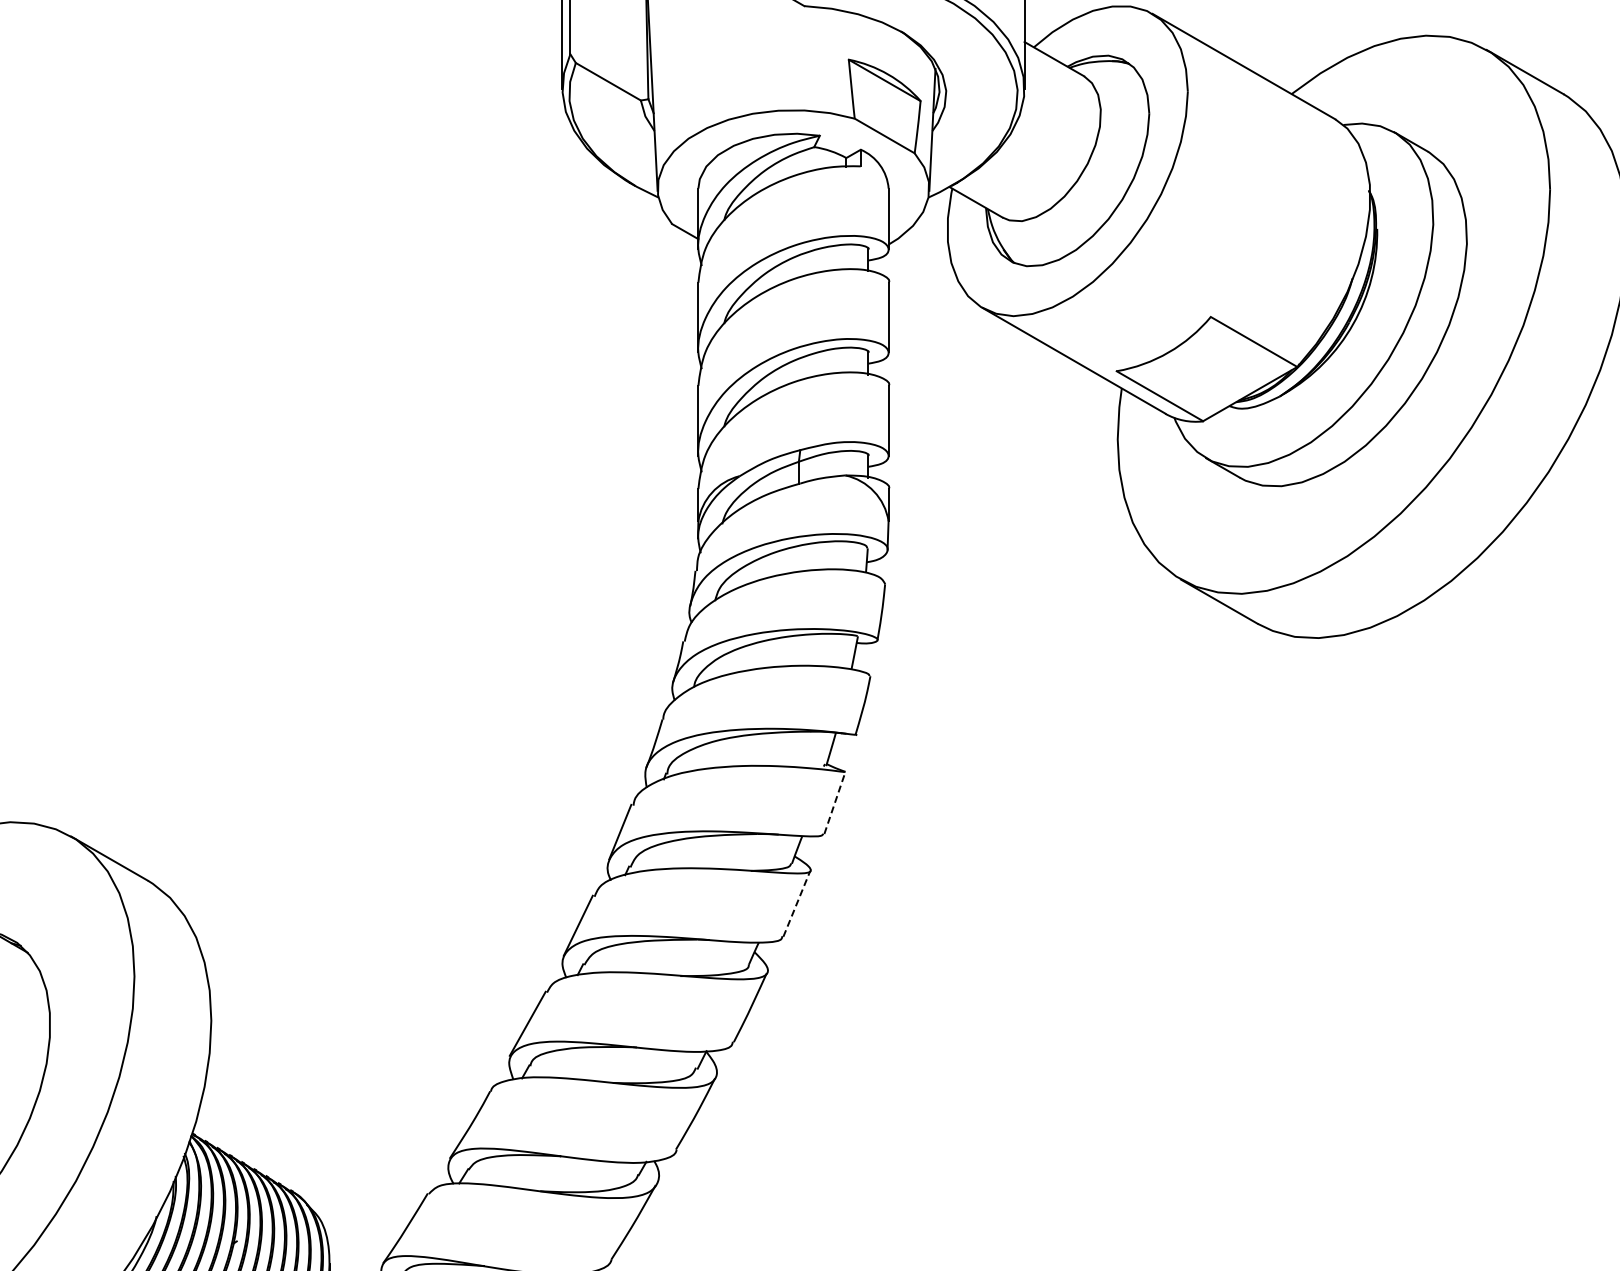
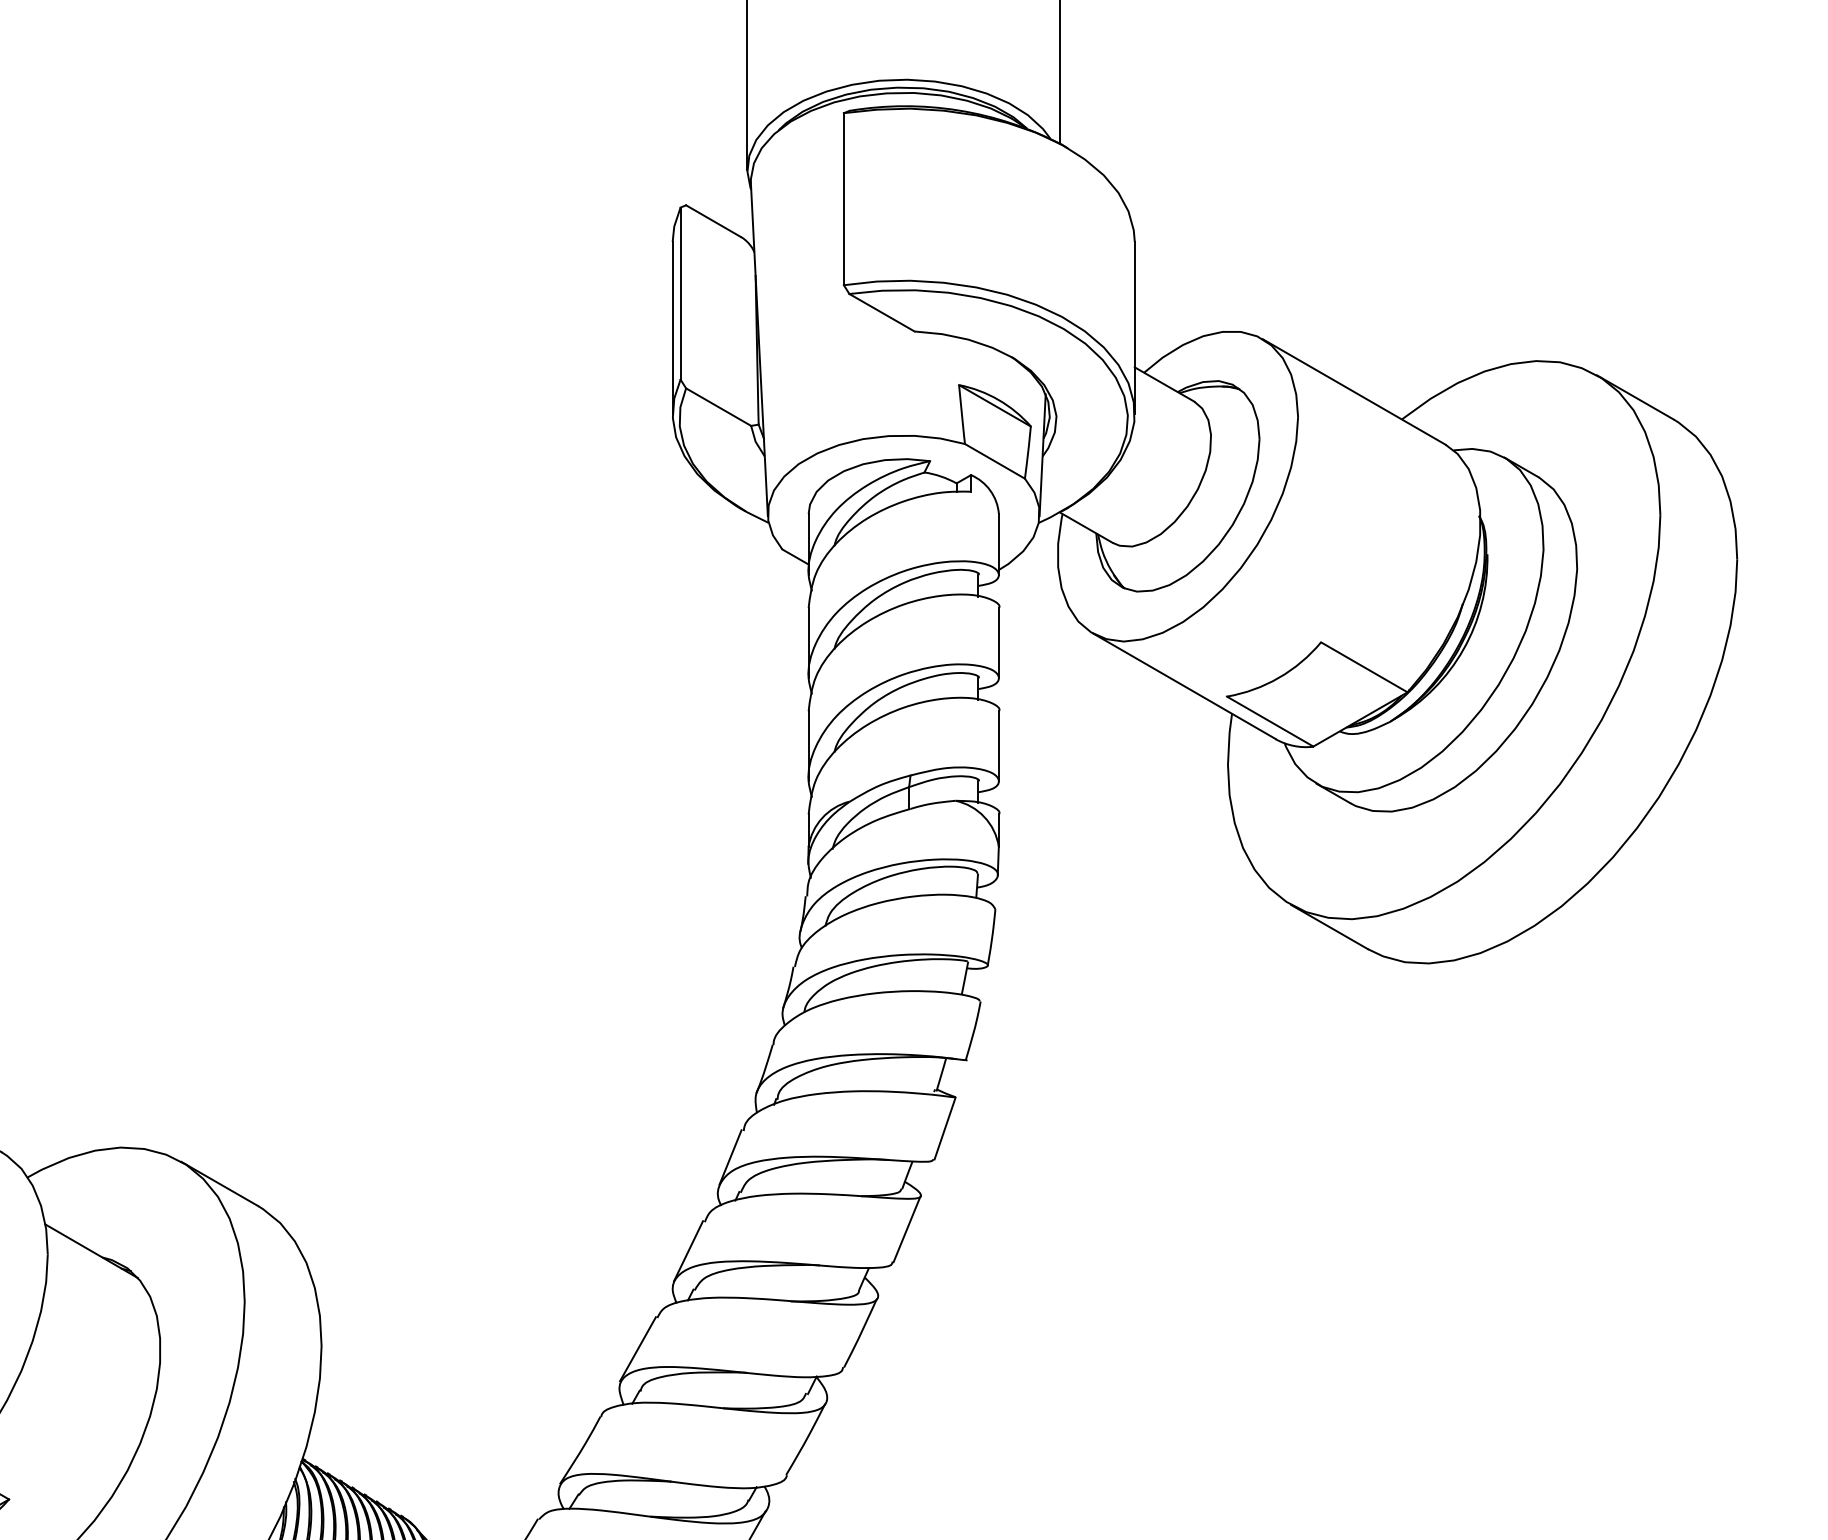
line: (835, 803) -> (945, 1128), dashed -> solid
line: (797, 904) -> (907, 1229), dashed -> solid

